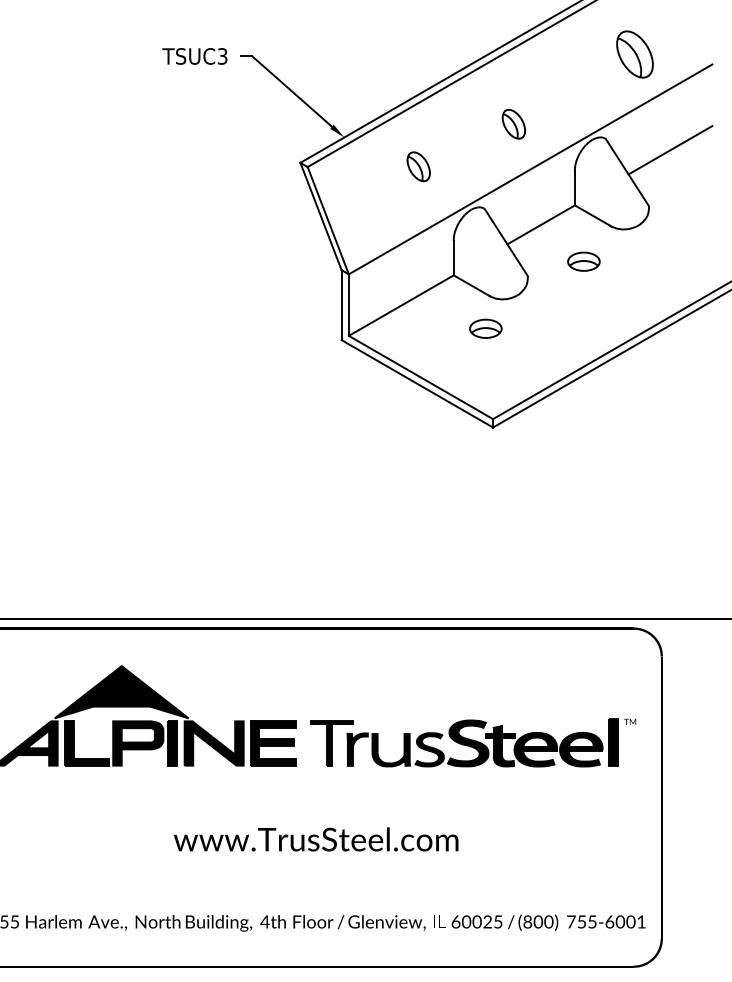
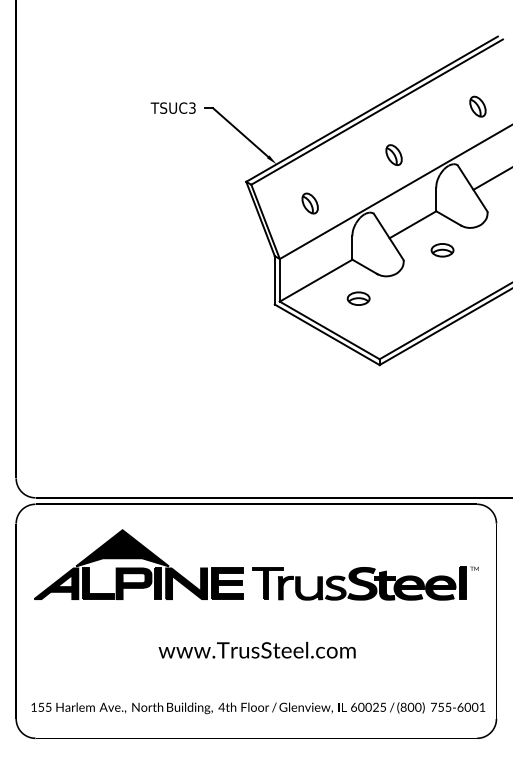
part: (634, 54) -> (477, 106), size x0.62
part: (417, 166) -> (309, 203), moved
part: (485, 328) -> (358, 298), moved

